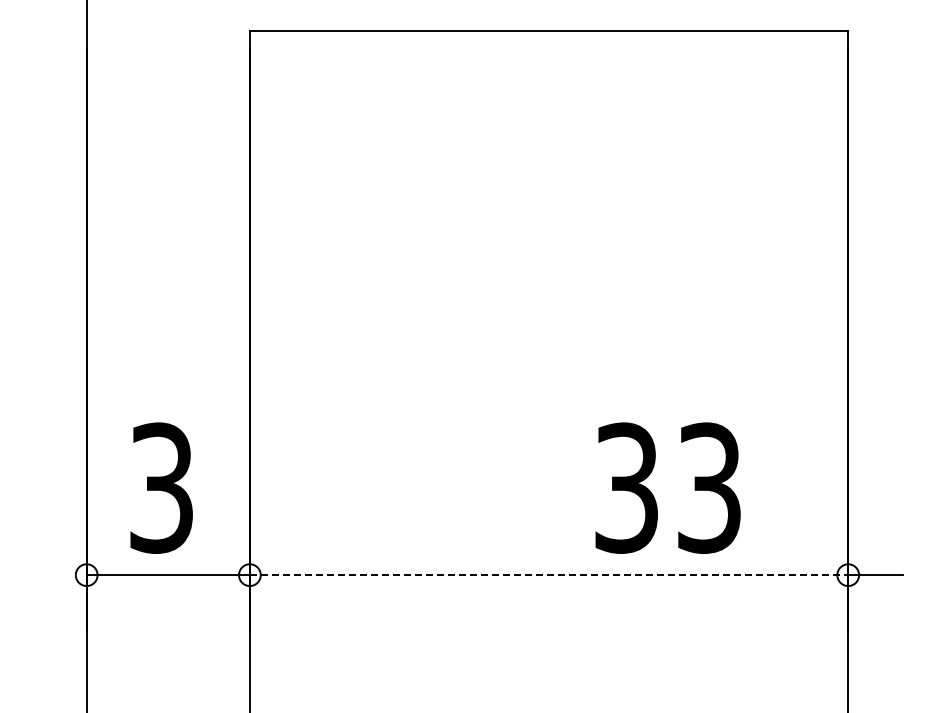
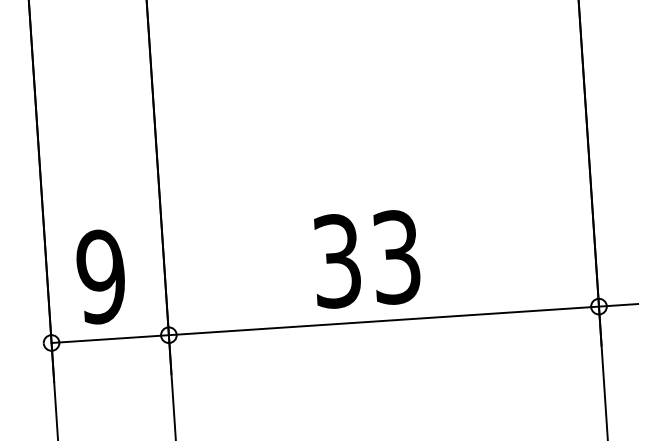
text: (161, 487) -> (101, 276), 3 -> 9
text: (667, 487) -> (366, 258), moved
line: (549, 575) -> (384, 321), dashed -> solid

